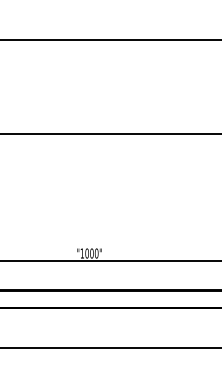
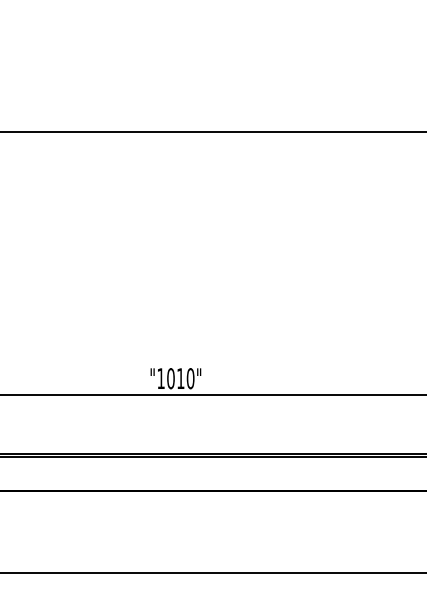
text: (91, 253) -> (179, 378), "1000" -> "1010"

